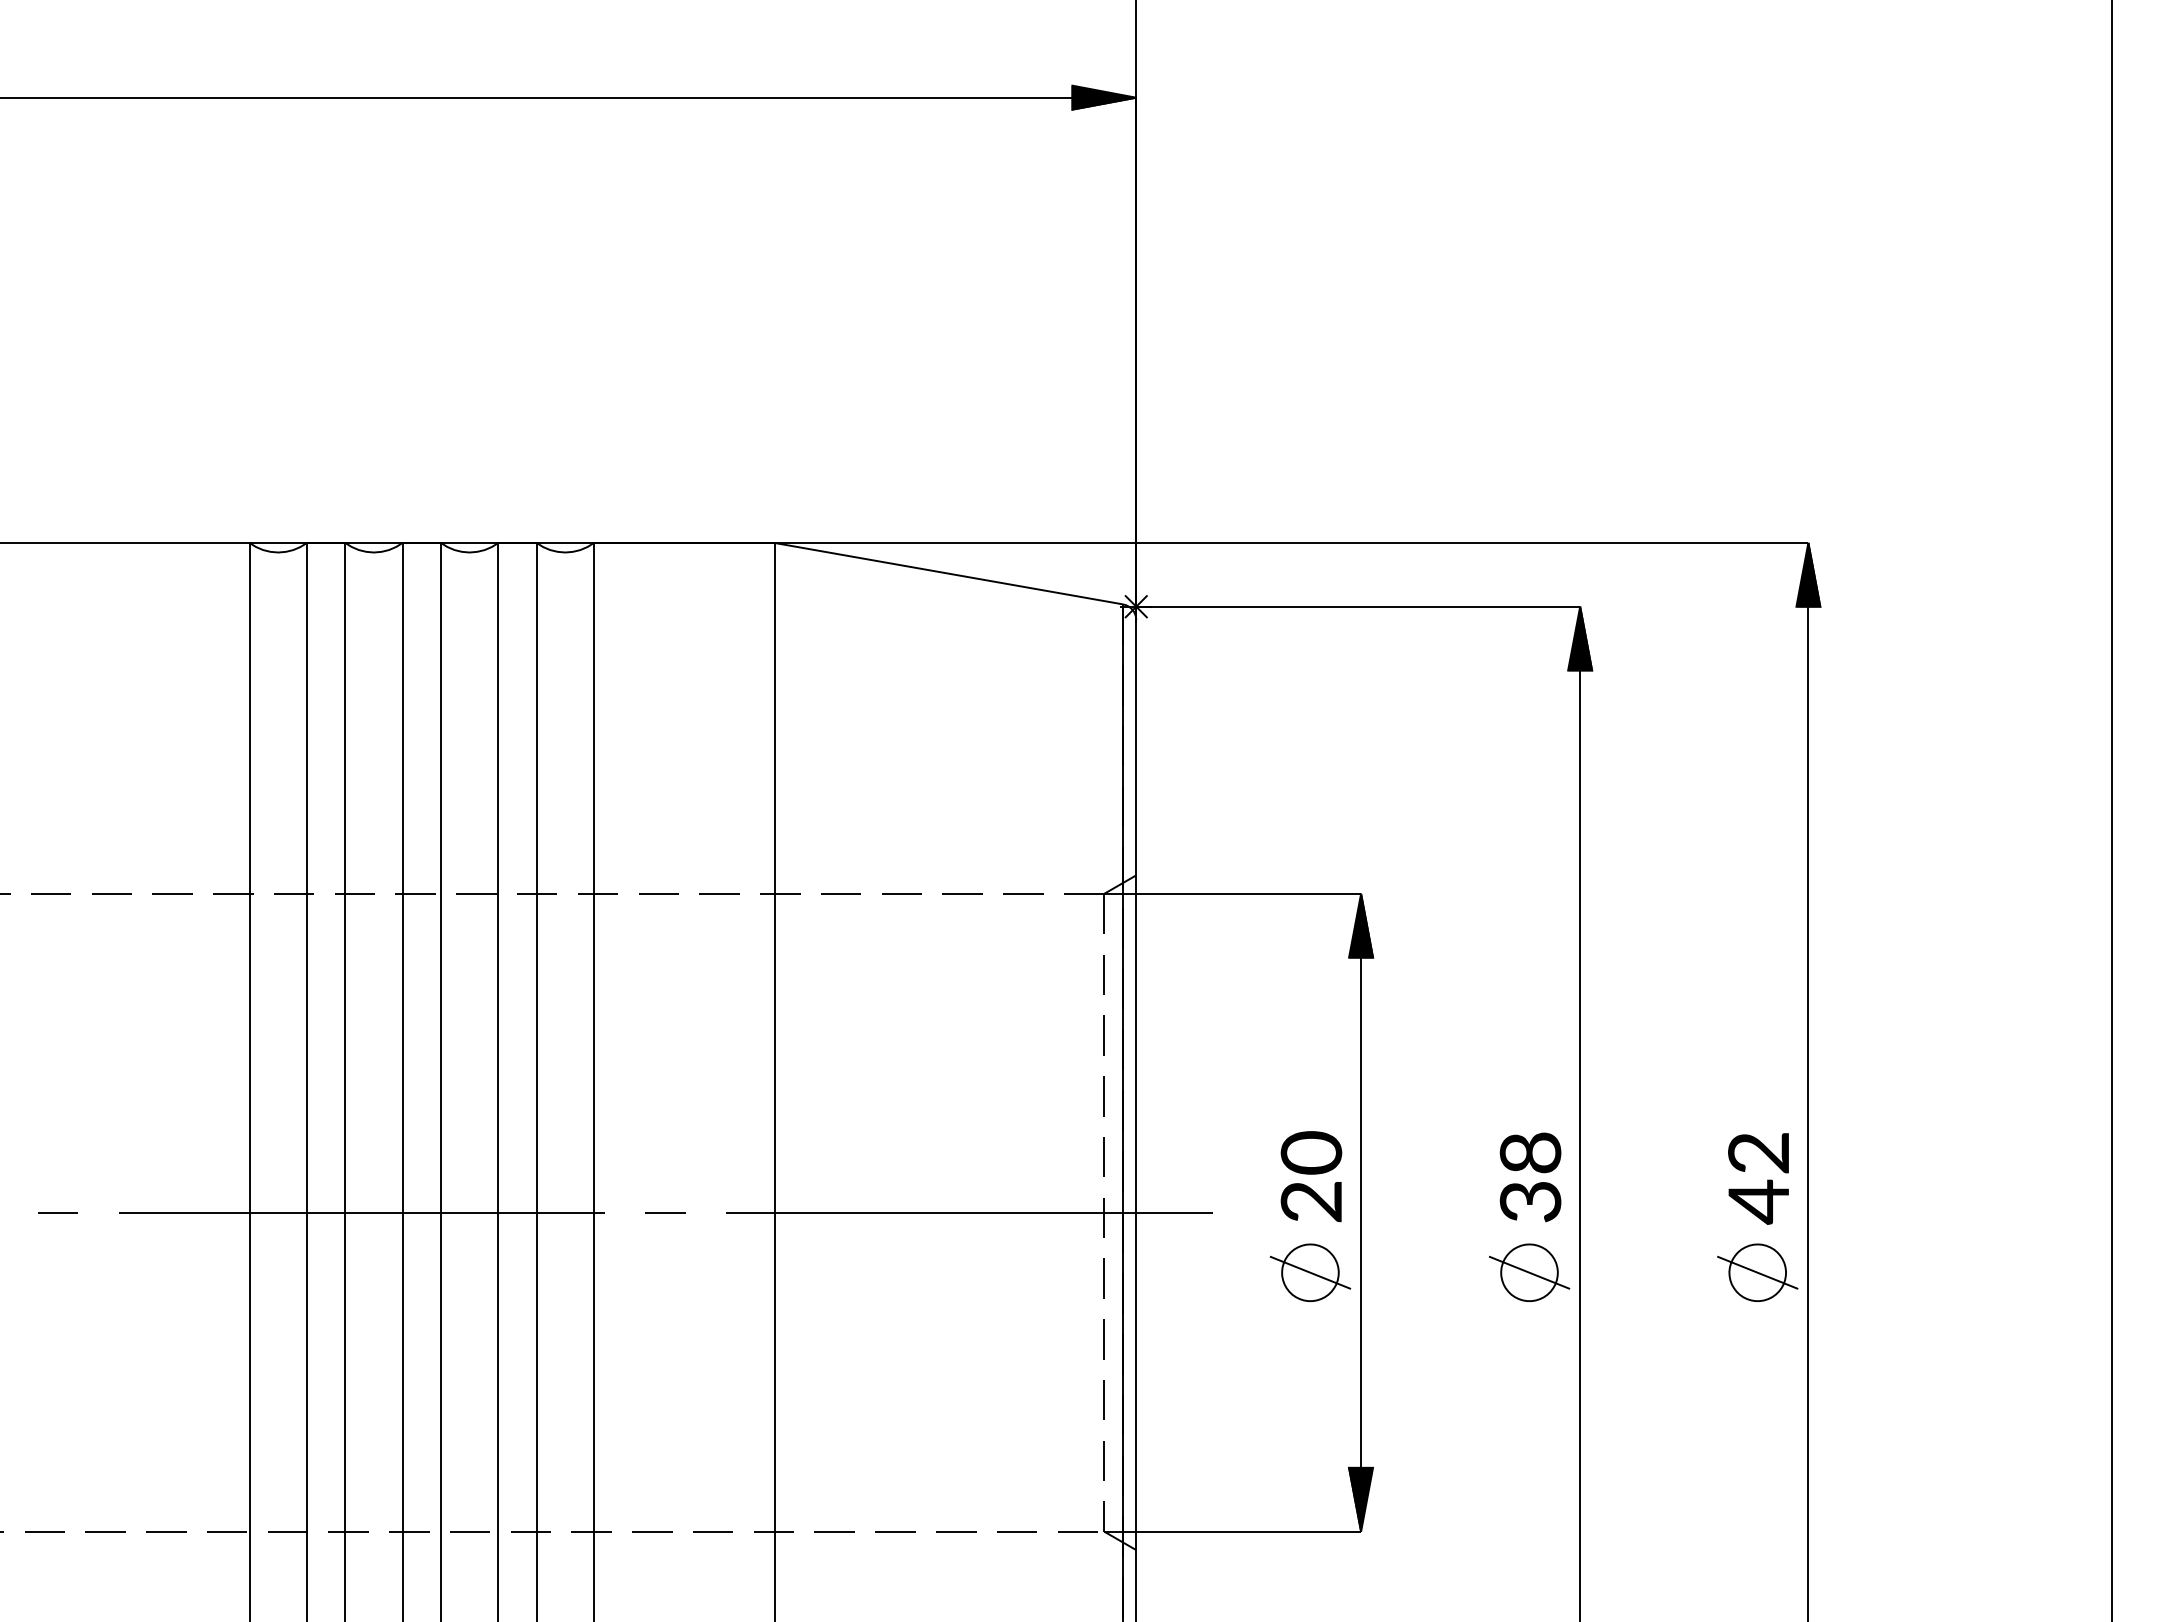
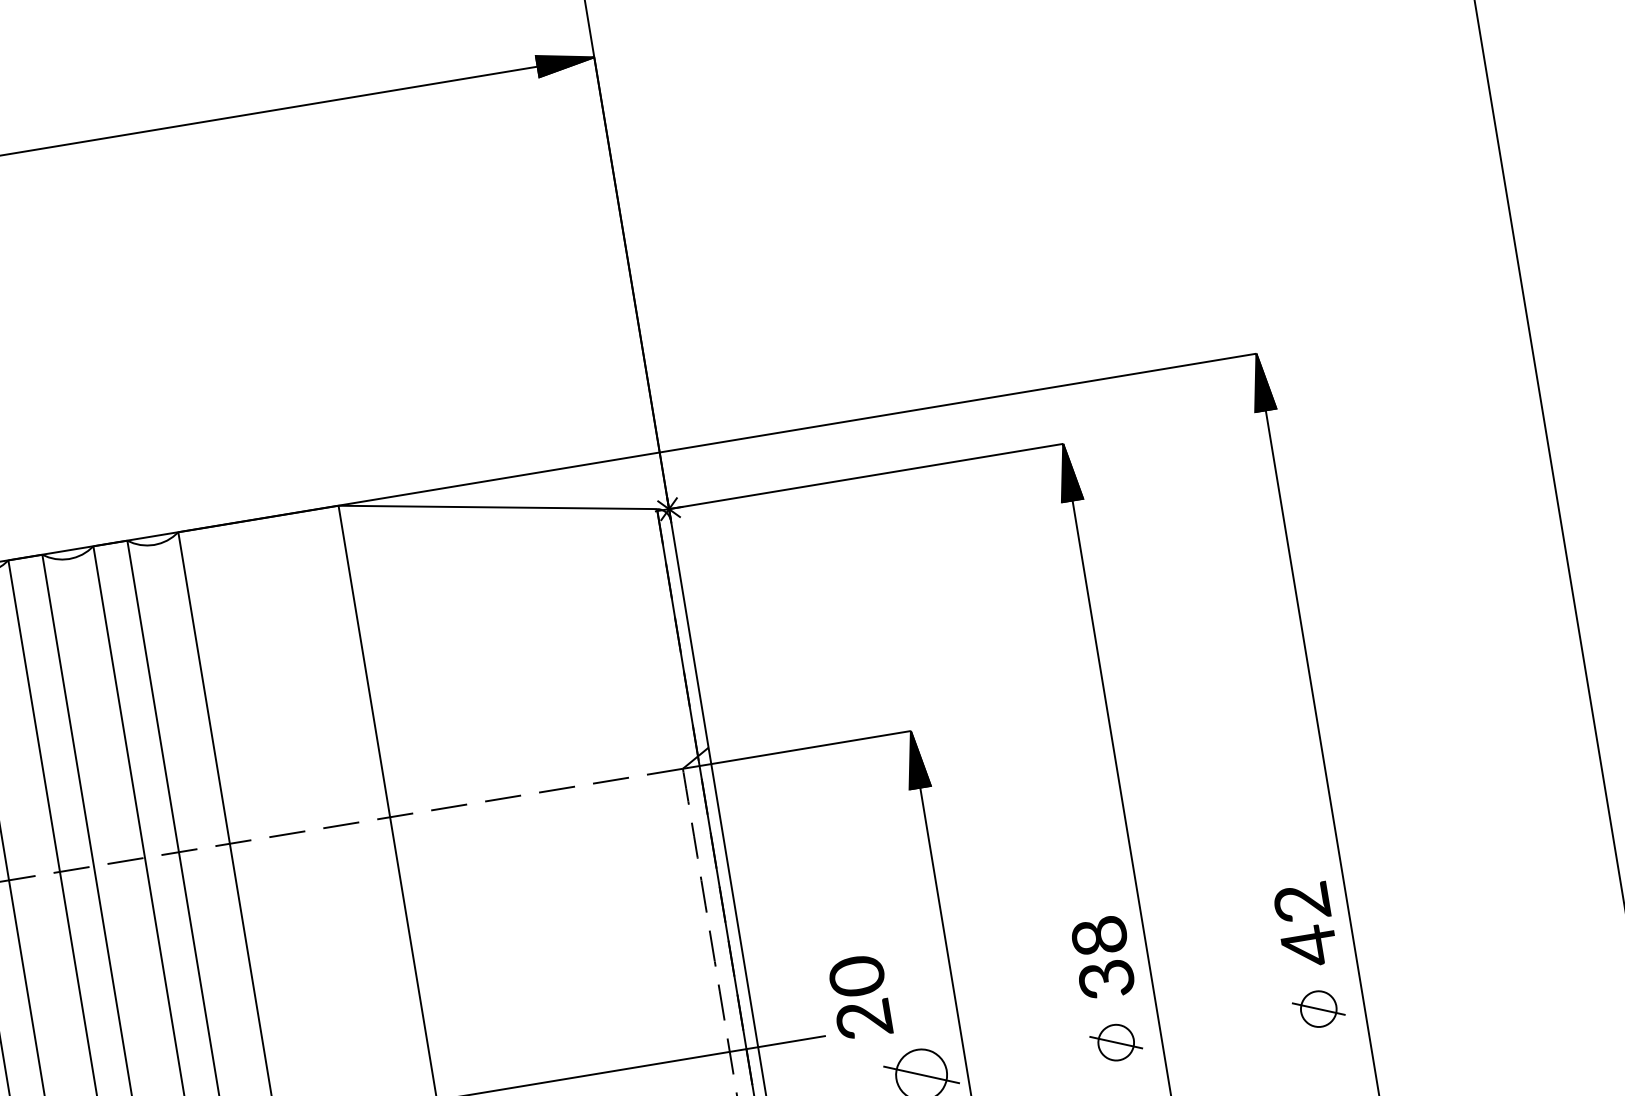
text: (1311, 1176) -> (860, 997), moved
part: (1529, 1272) -> (1116, 1042), size x0.7
part: (1757, 1272) -> (1318, 1008), size x0.7

